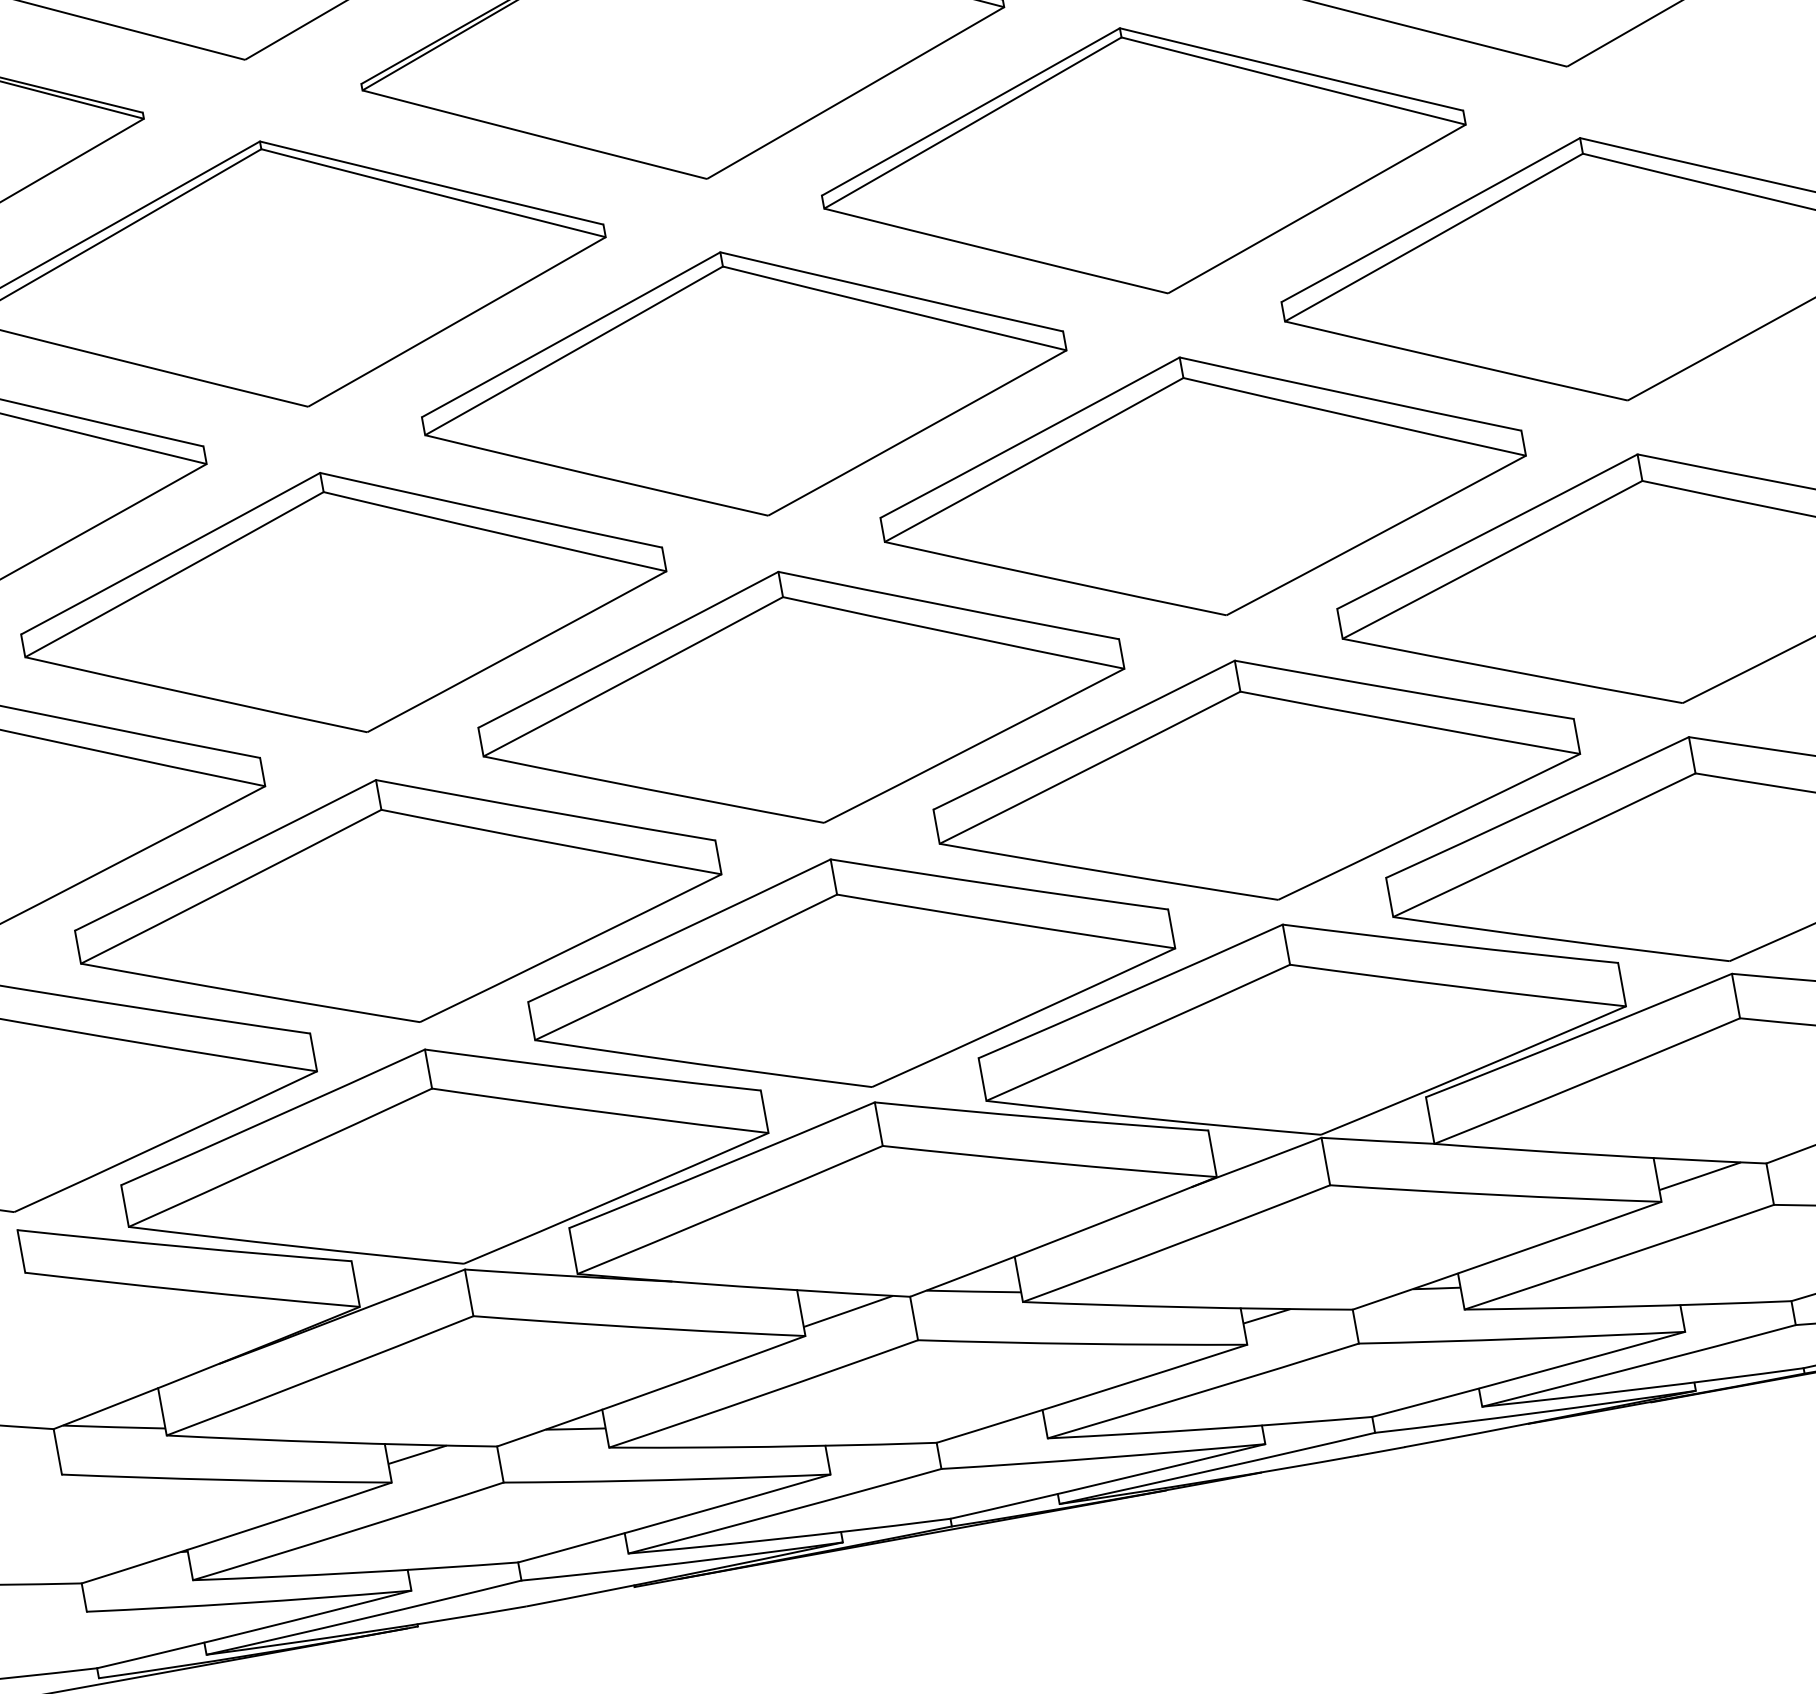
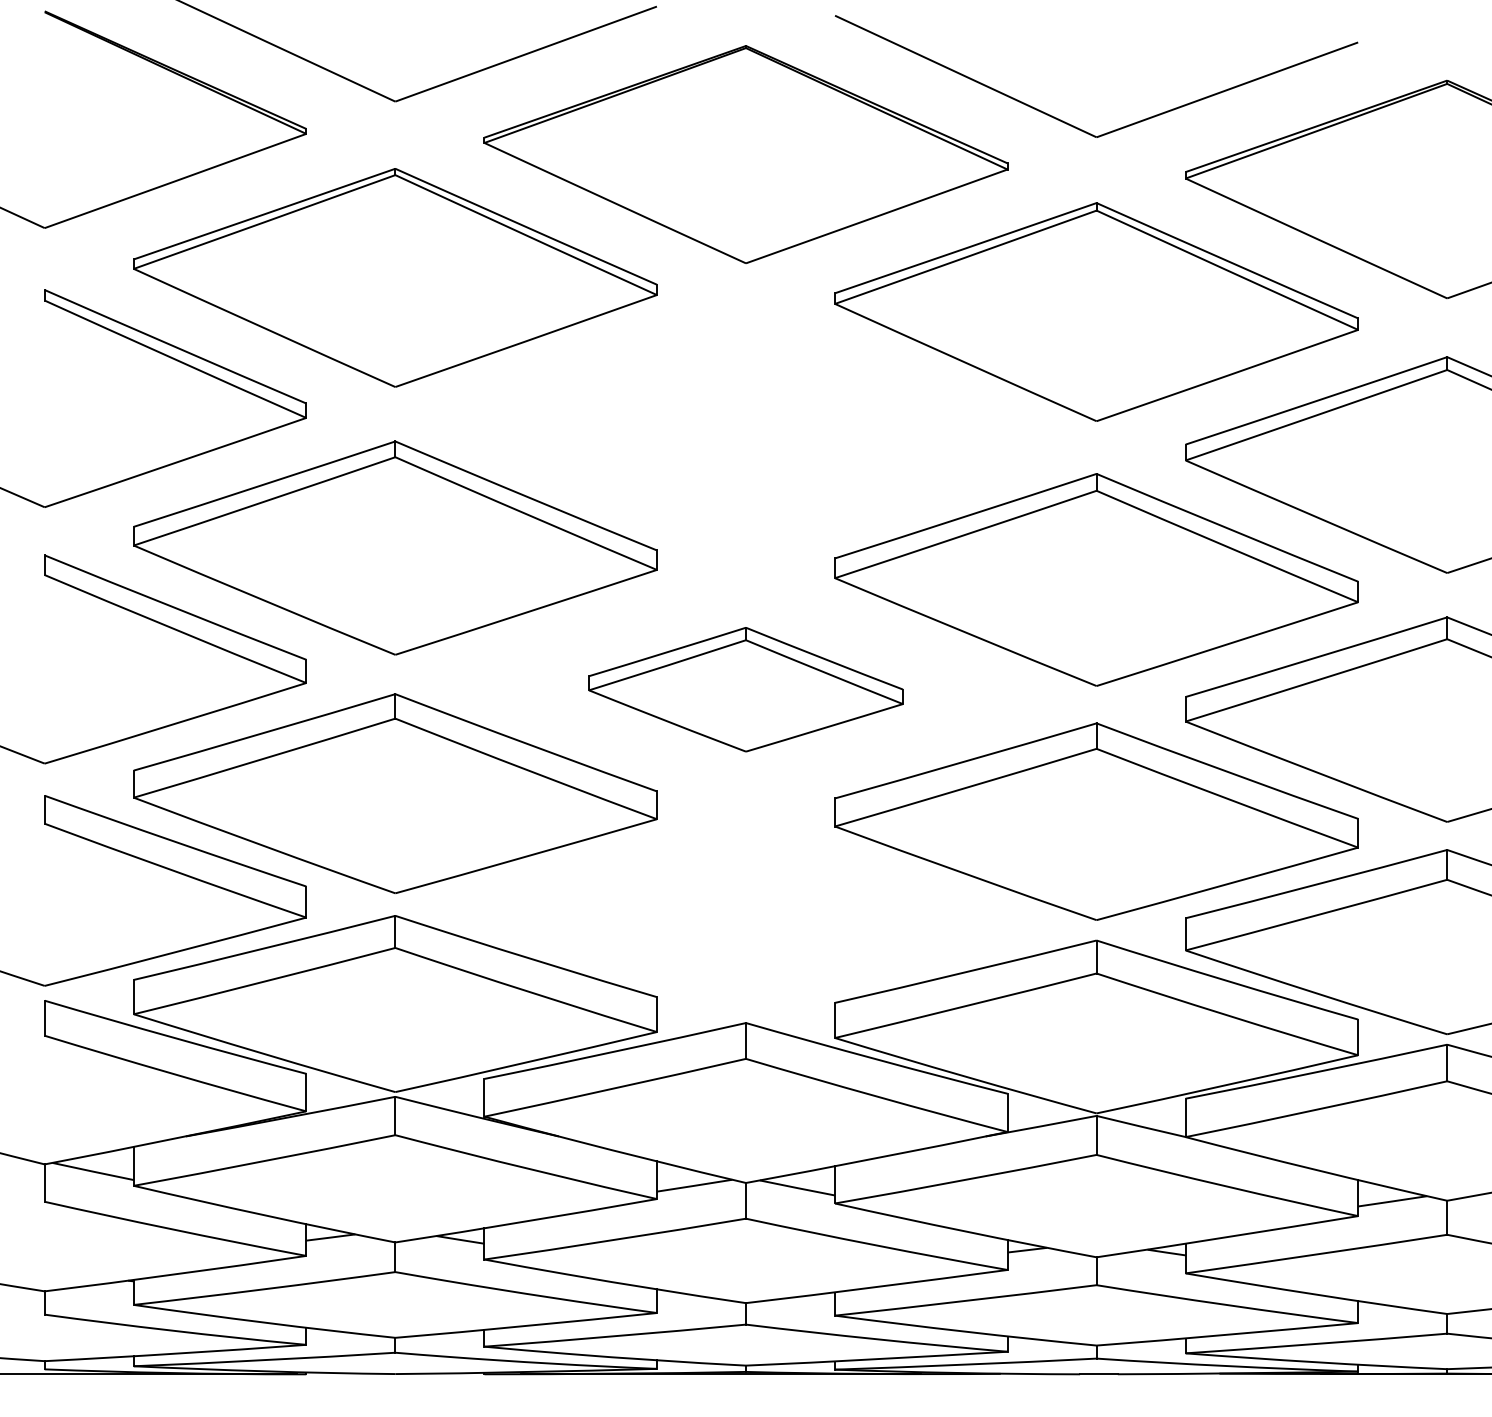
part: (743, 384) -> (745, 432), removed
part: (800, 697) -> (745, 689), size x0.6
part: (850, 972) -> (745, 916), removed

